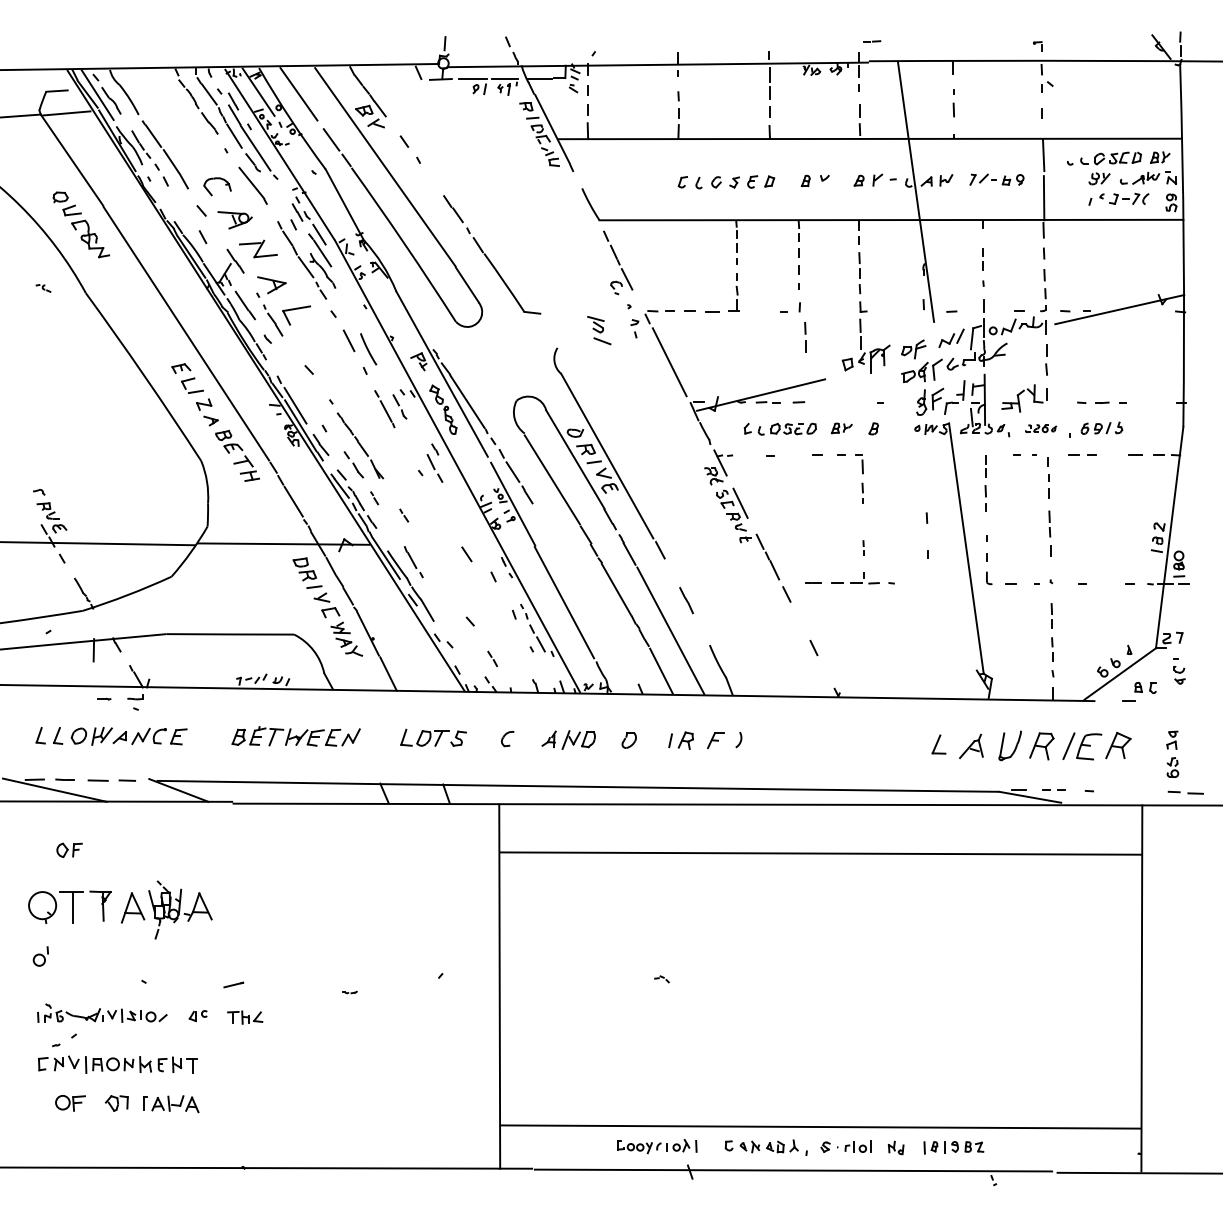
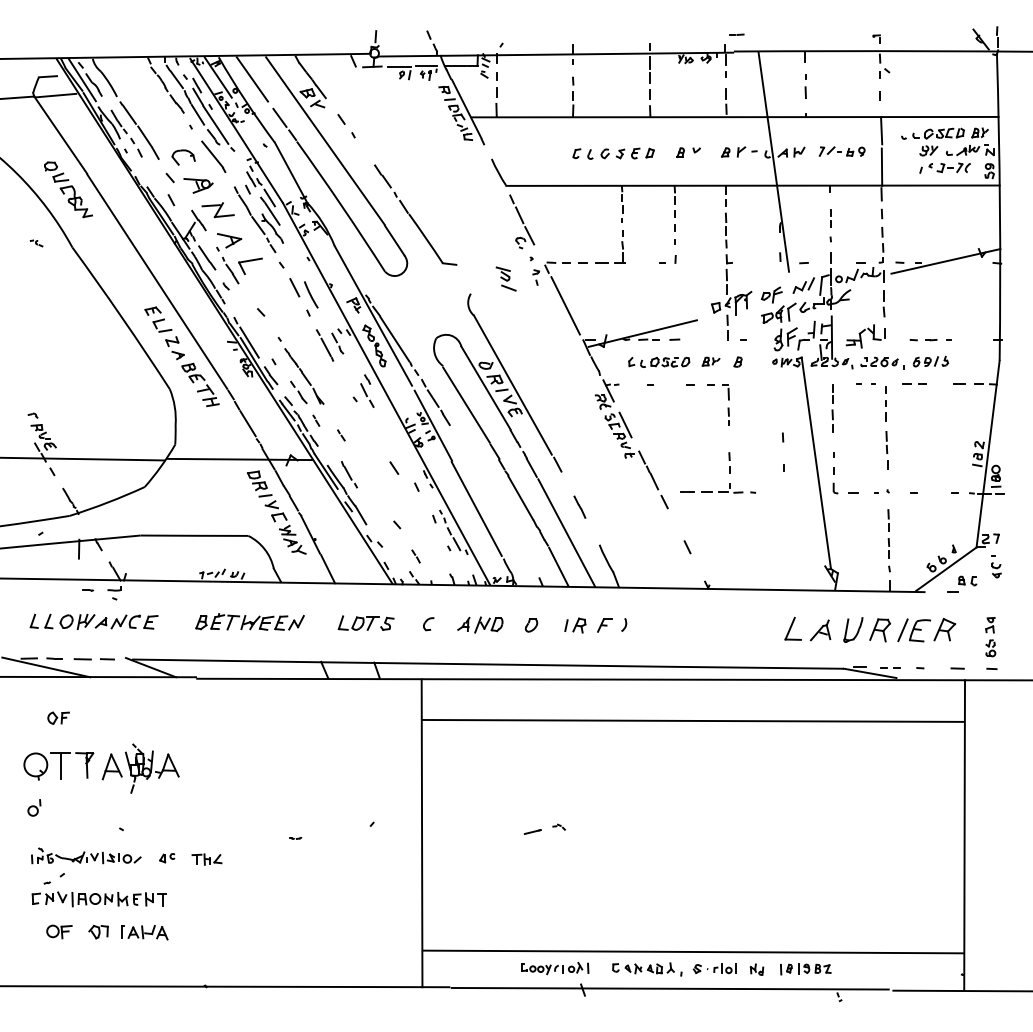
line: (805, 334) -> (727, 325), moved
part: (1040, 428) -> (878, 361), size x1.43
part: (863, 547) -> (729, 462), size x1.67
part: (938, 744) -> (792, 628), size x1.43
line: (1195, 793) -> (957, 668), moved
line: (233, 984) -> (532, 831), moved

